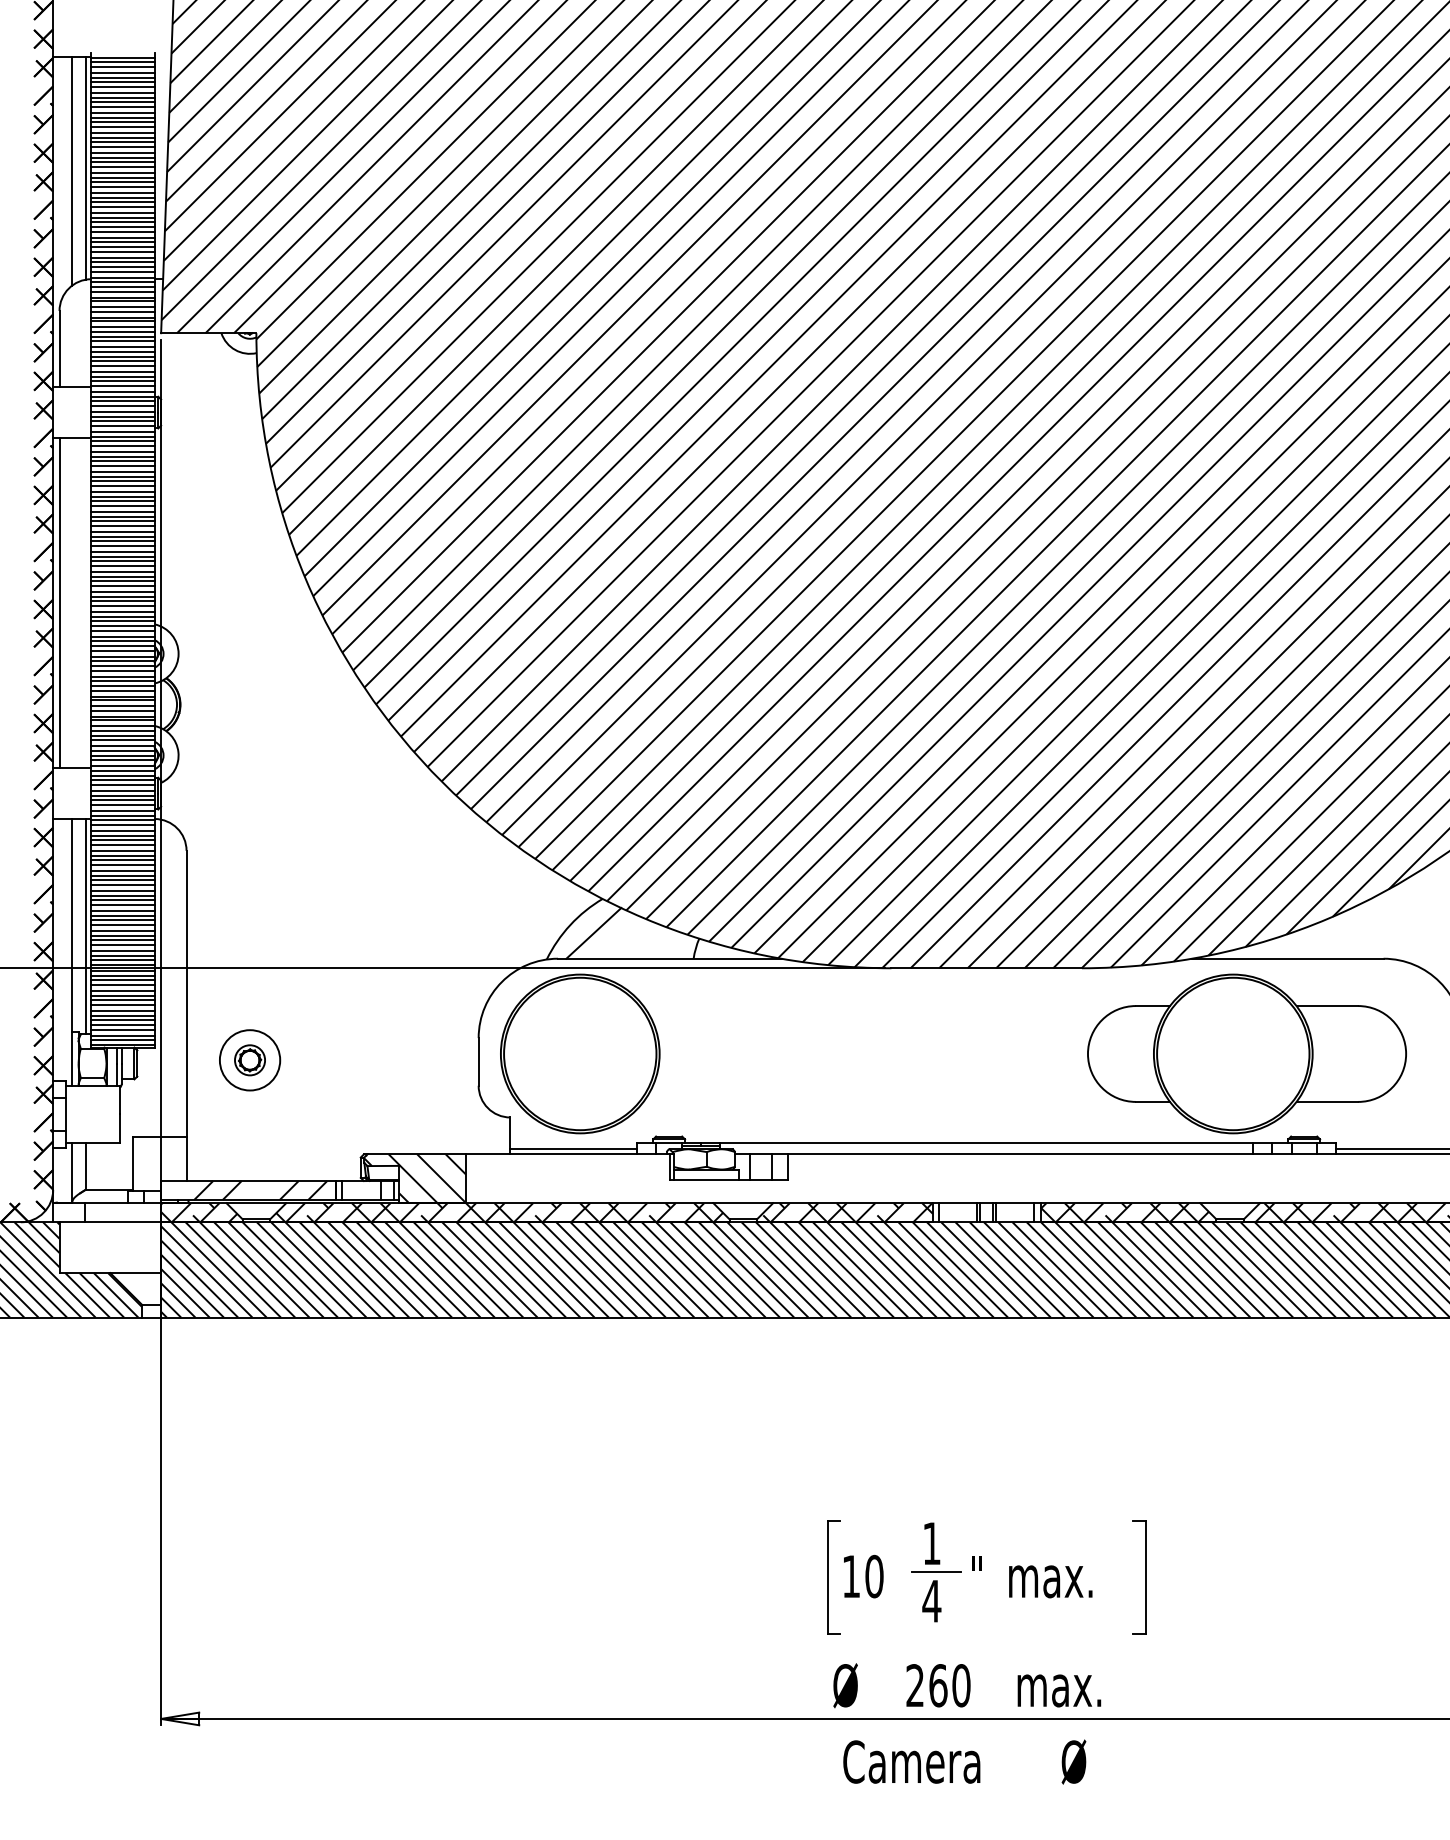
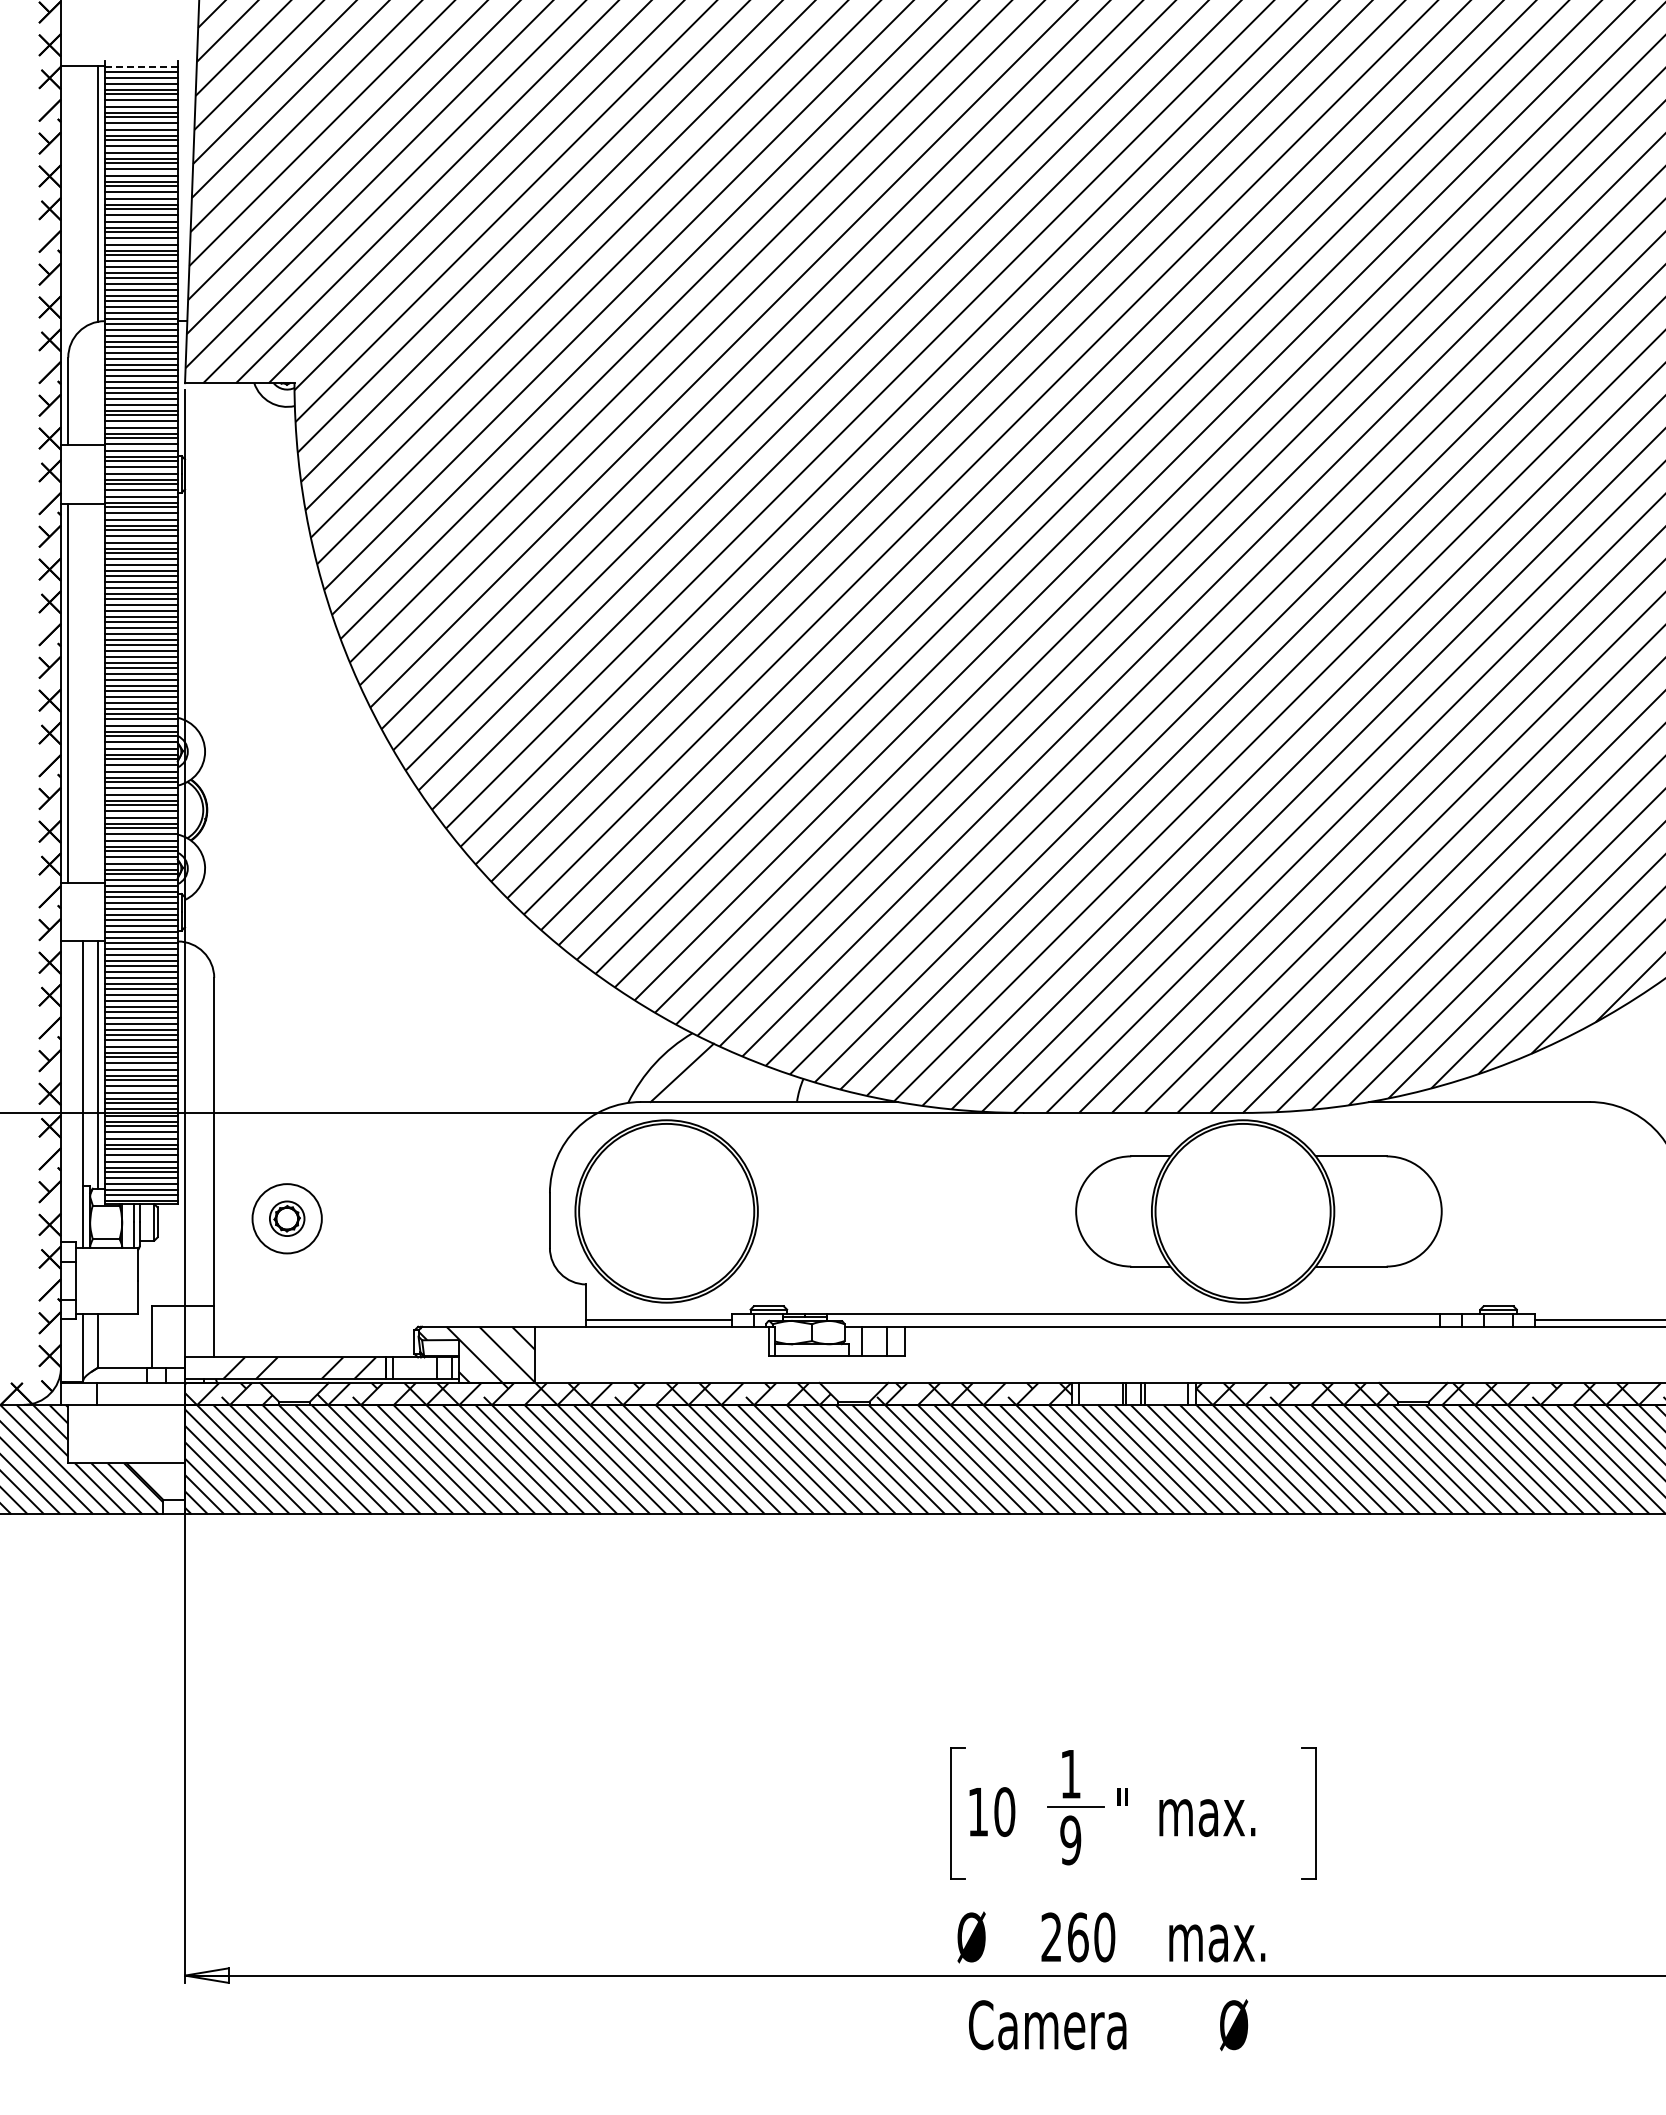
line: (123, 58) -> (141, 67), solid -> dashed
line: (71, 170) -> (82, 196), removed
part: (1246, 1054) -> (1258, 1211), moved
text: (931, 1601) -> (1070, 1840), 4 -> 9

